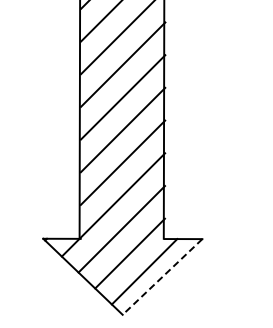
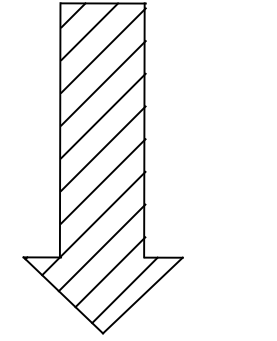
line: (162, 276) -> (142, 295), dashed -> solid

